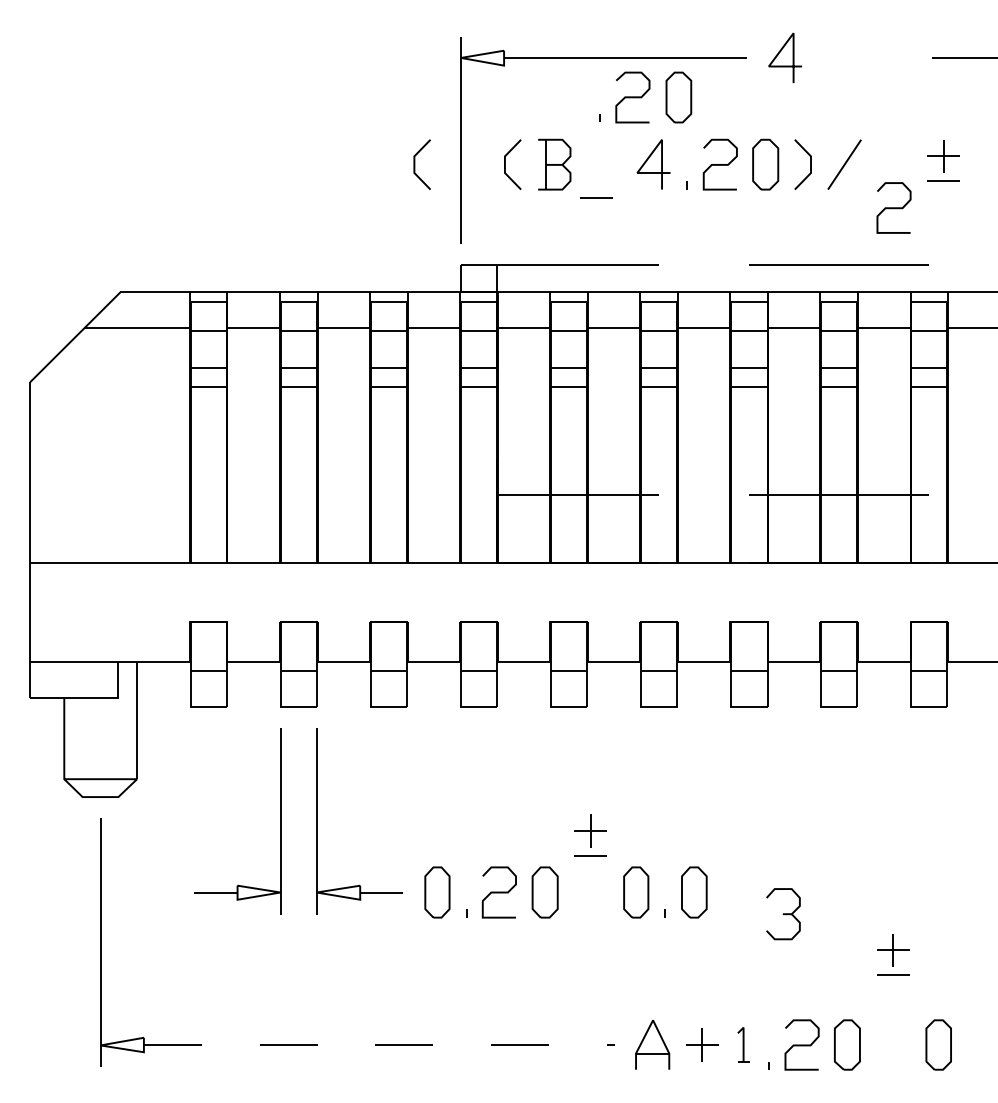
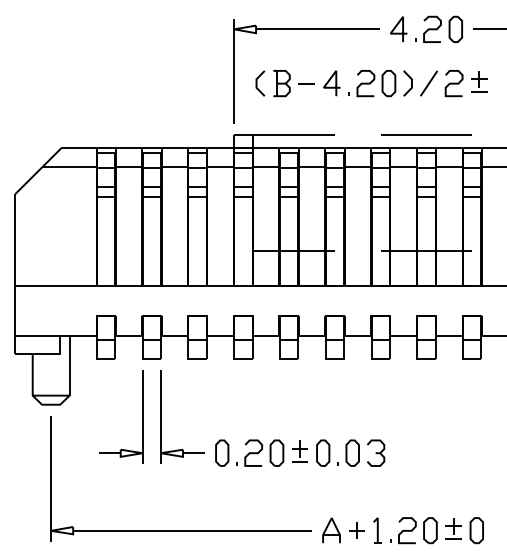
part: (644, 95) -> (438, 28), moved
line: (416, 164) -> (211, 83), removed
line: (595, 198) -> (306, 83), moved
curve: (892, 207) -> (453, 83), moved
part: (589, 836) -> (299, 451), moved
part: (784, 912) -> (376, 452), moved
part: (892, 954) -> (453, 528), moved
line: (378, 1044) -> (192, 530), dashed -> solid
part: (743, 1044) -> (377, 530), size x1.43

